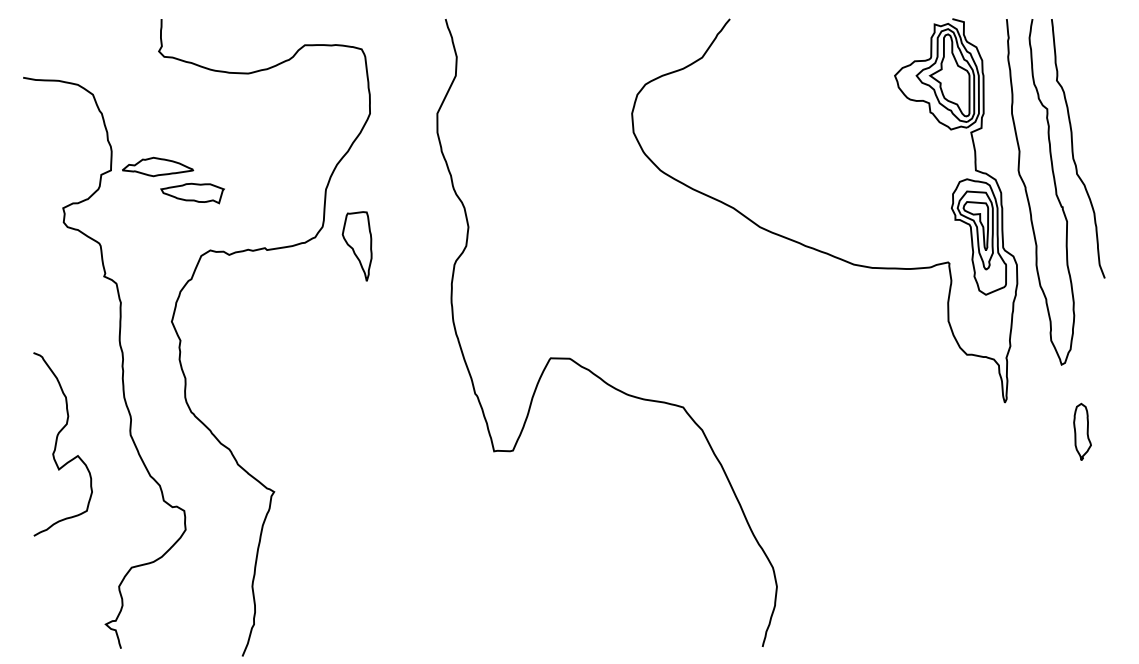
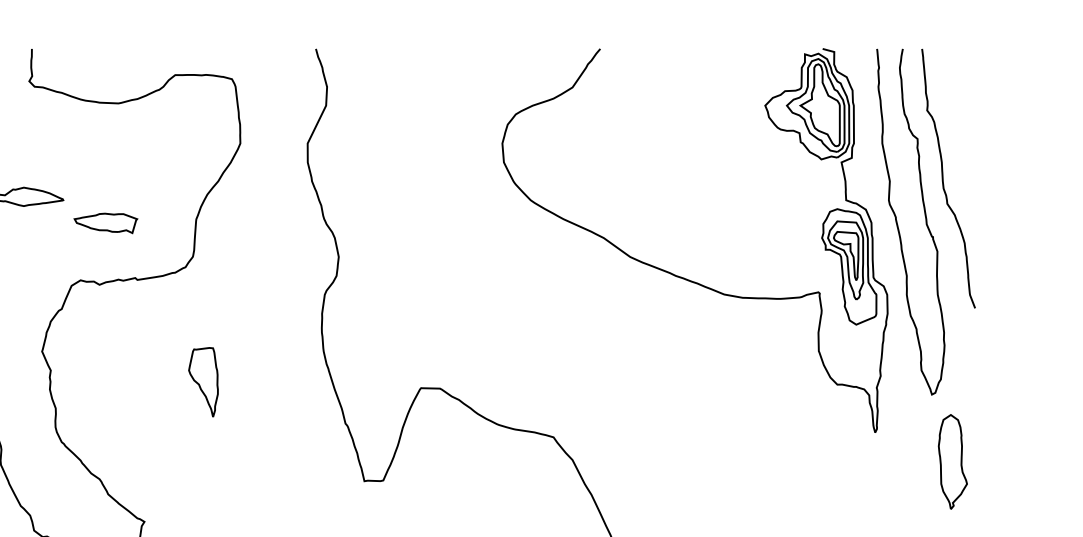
part: (192, 193) -> (105, 223), moved
part: (356, 246) -> (202, 382), moved
part: (1082, 431) -> (952, 461), size x1.67

